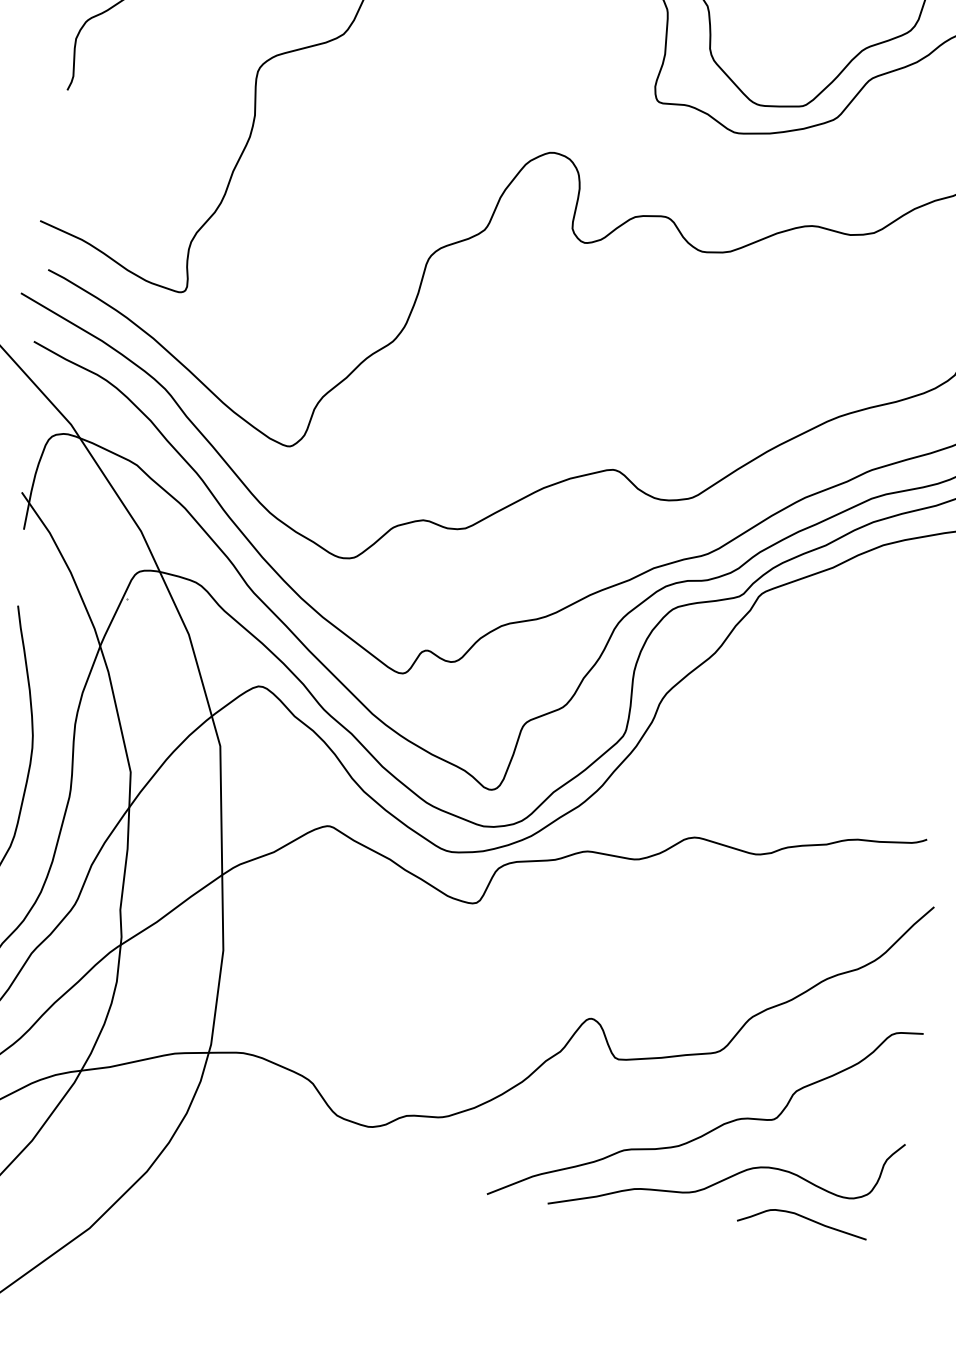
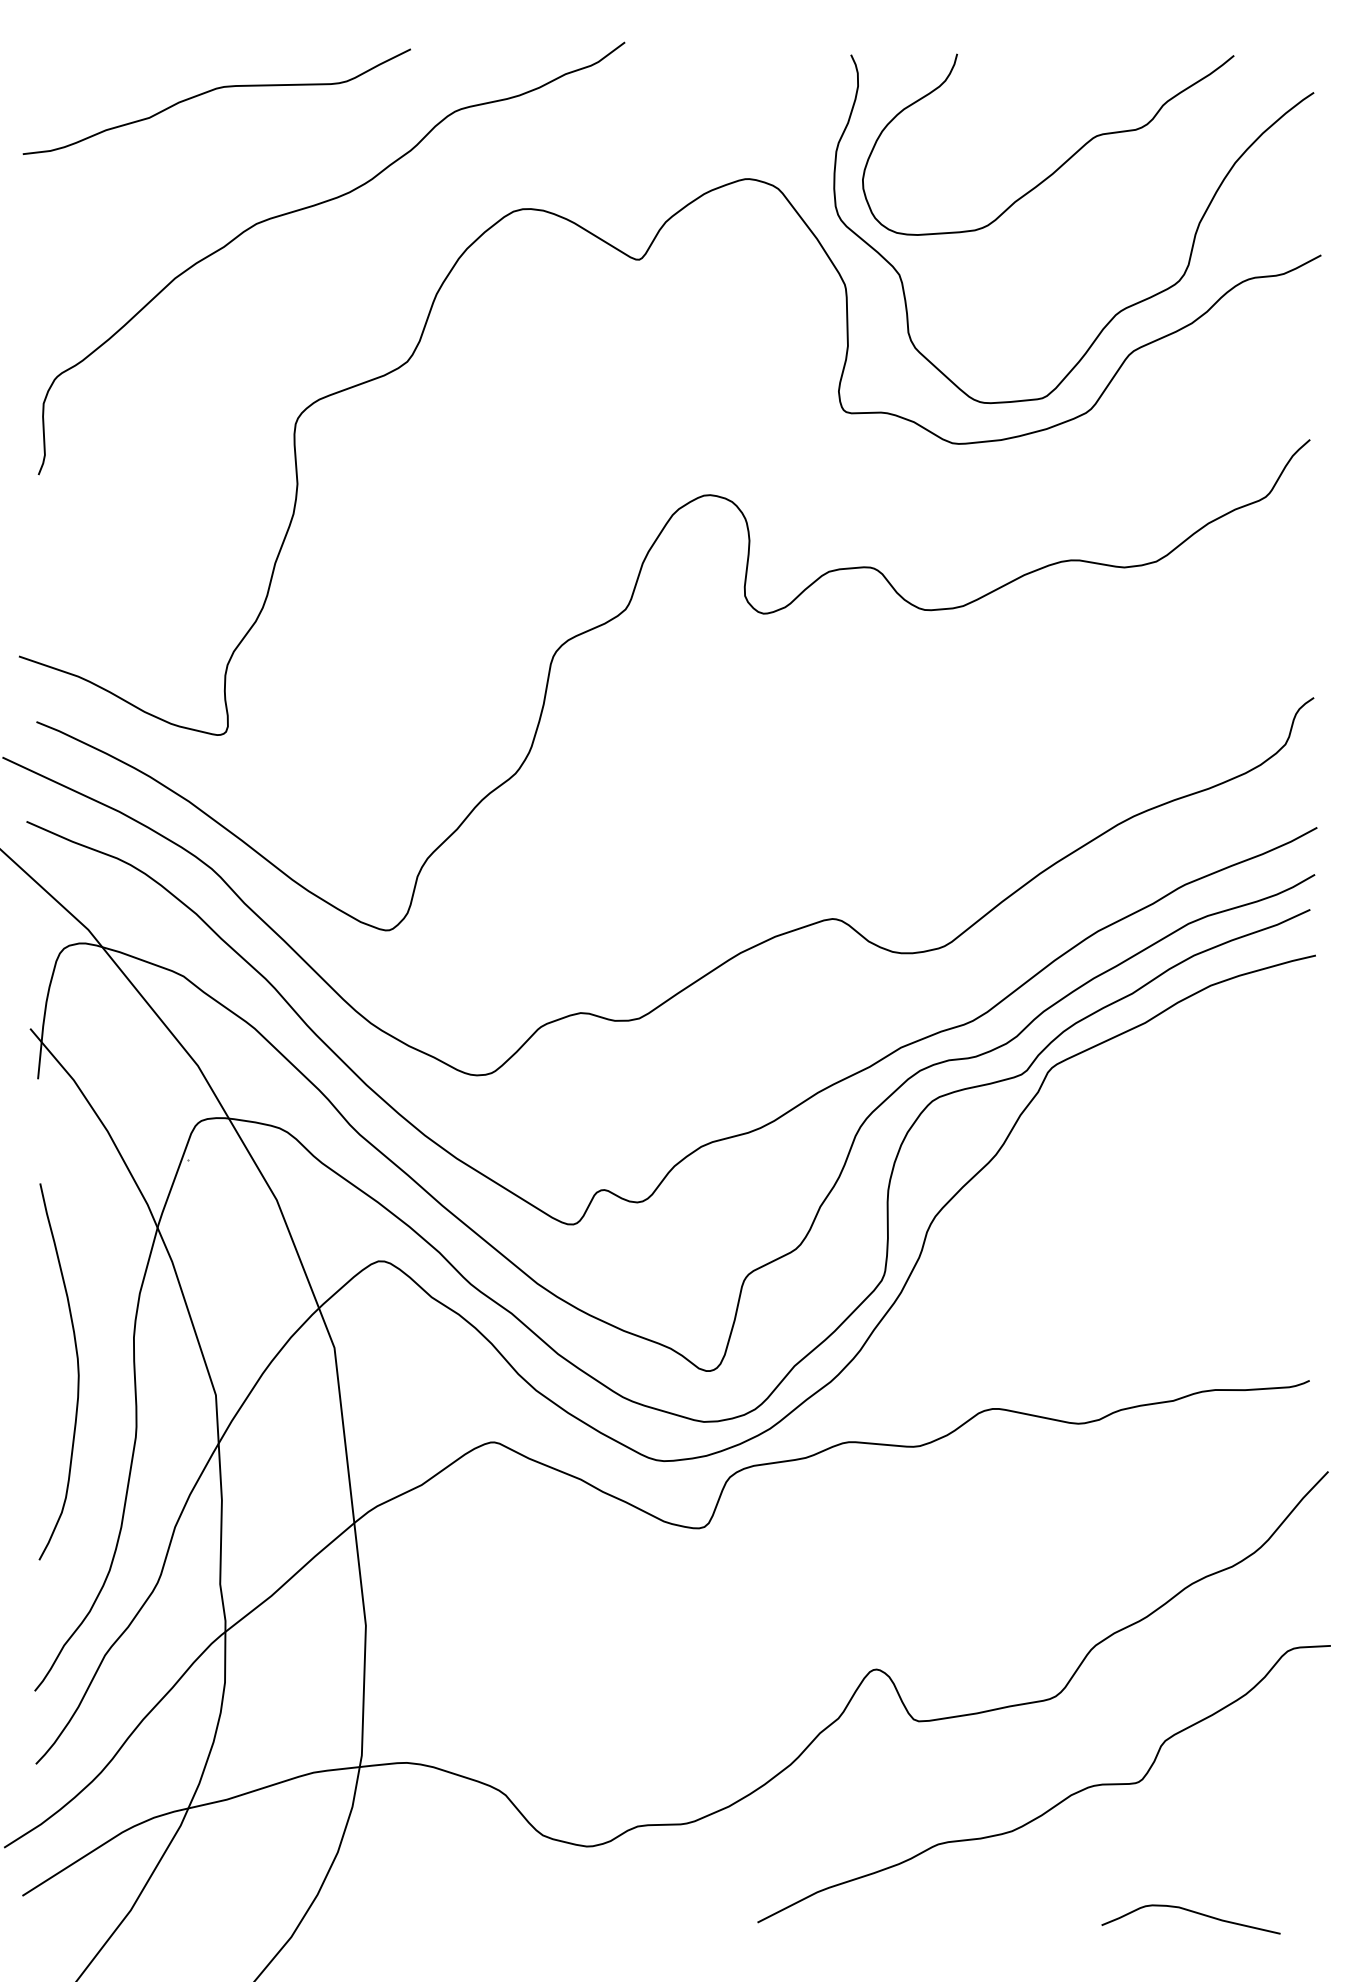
curve: (728, 1176) -> (1084, 1866), removed

